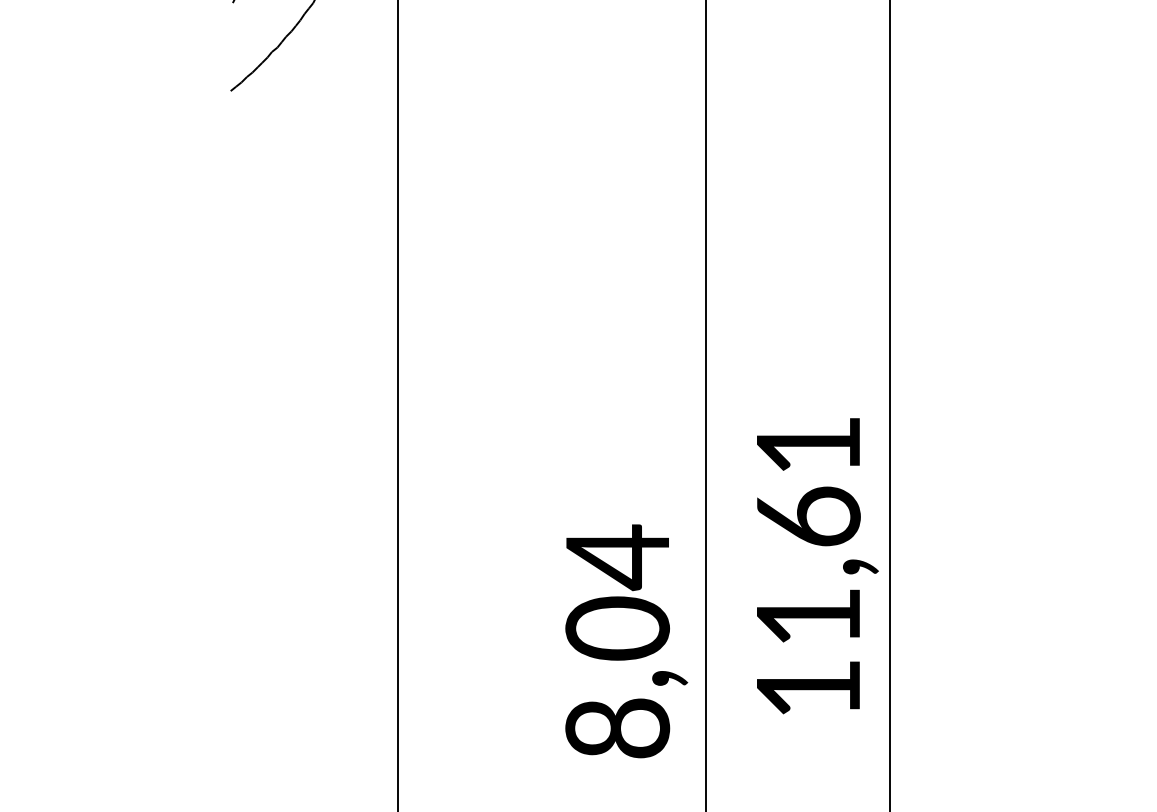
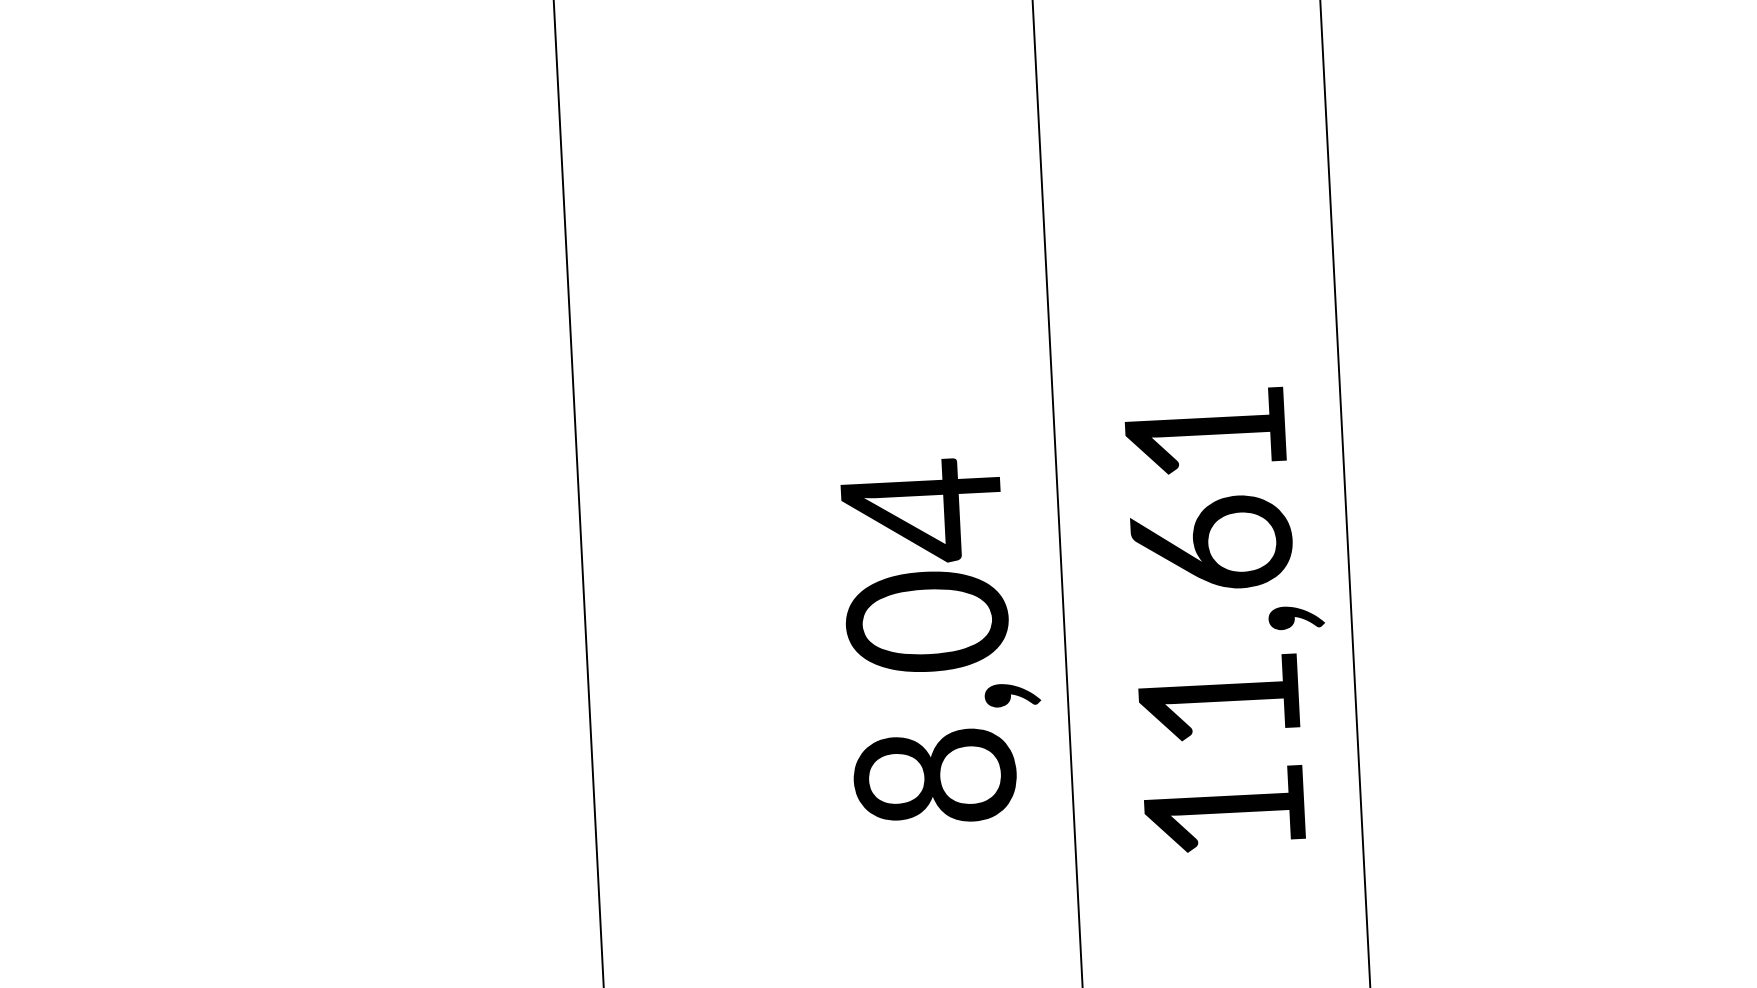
text: (817, 566) -> (1229, 620), moved
text: (626, 641) -> (941, 641), moved

